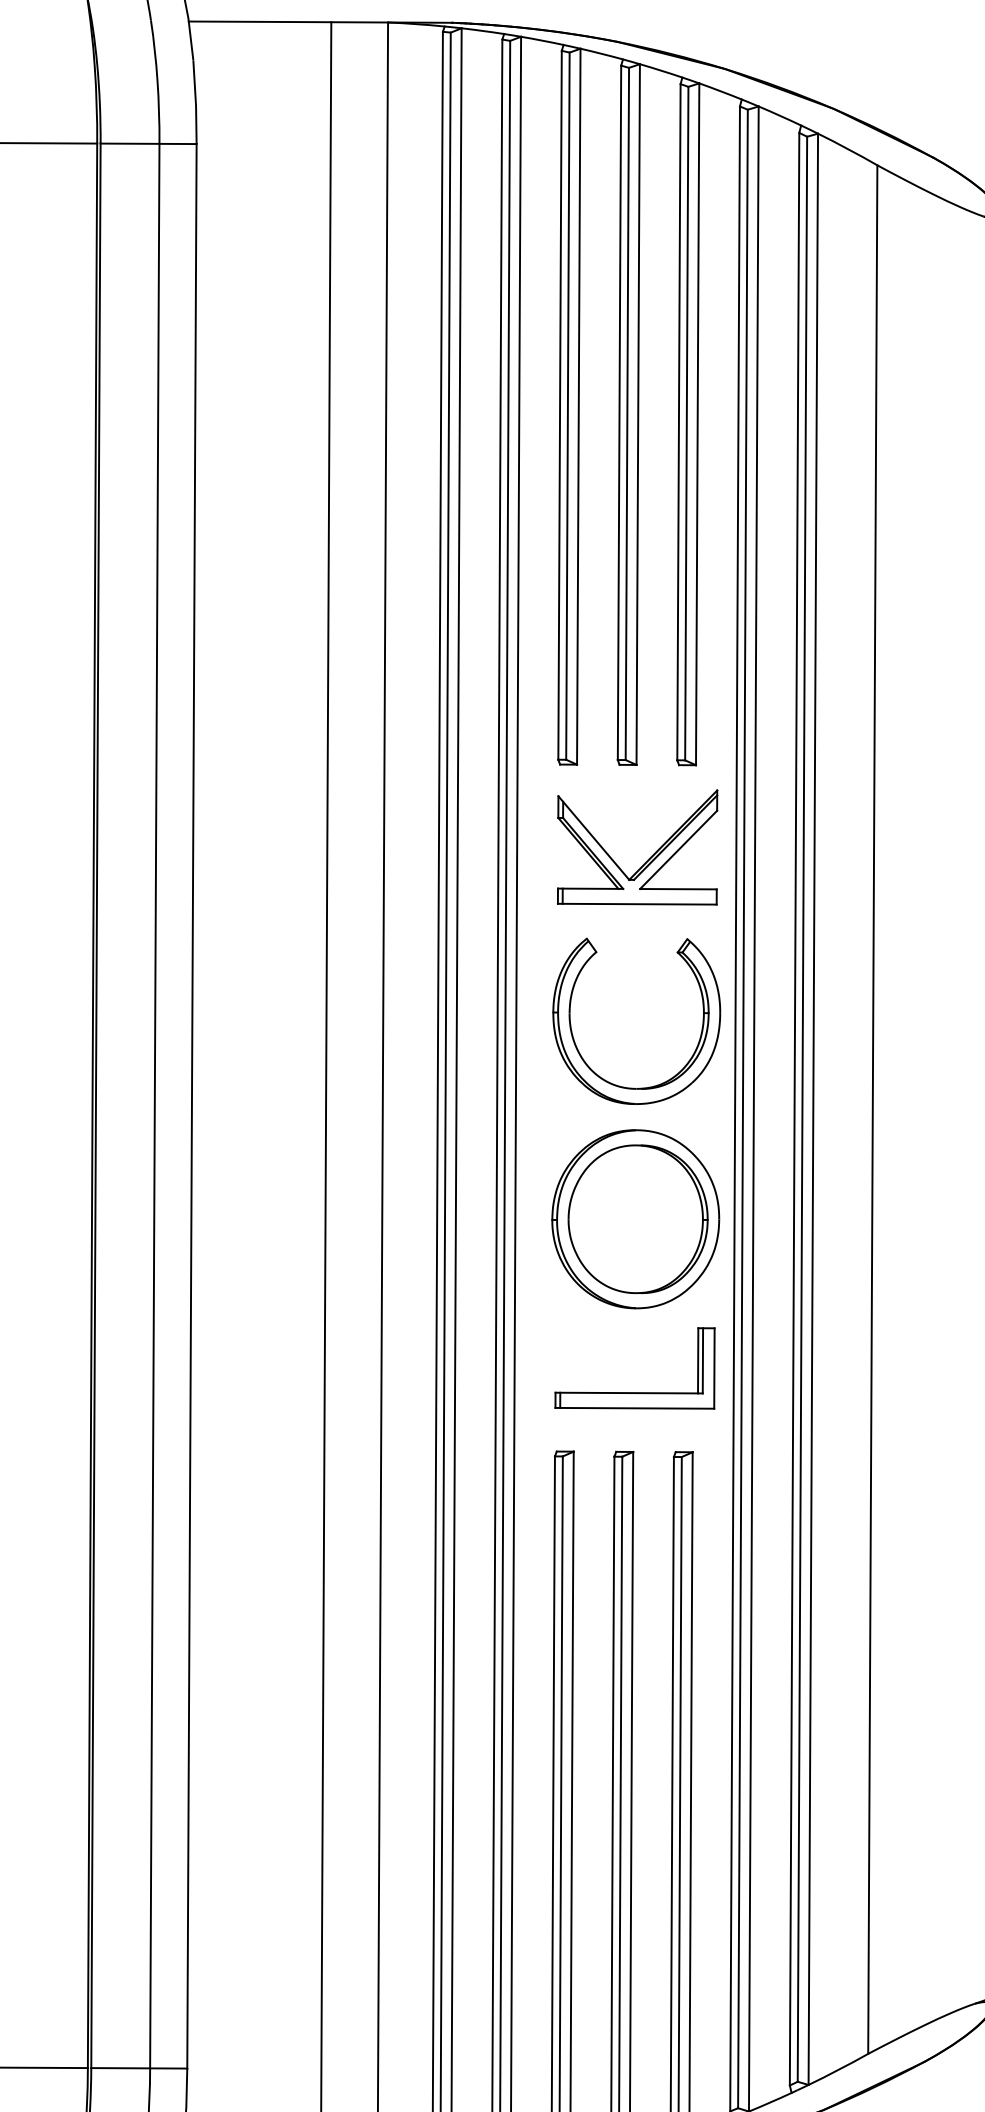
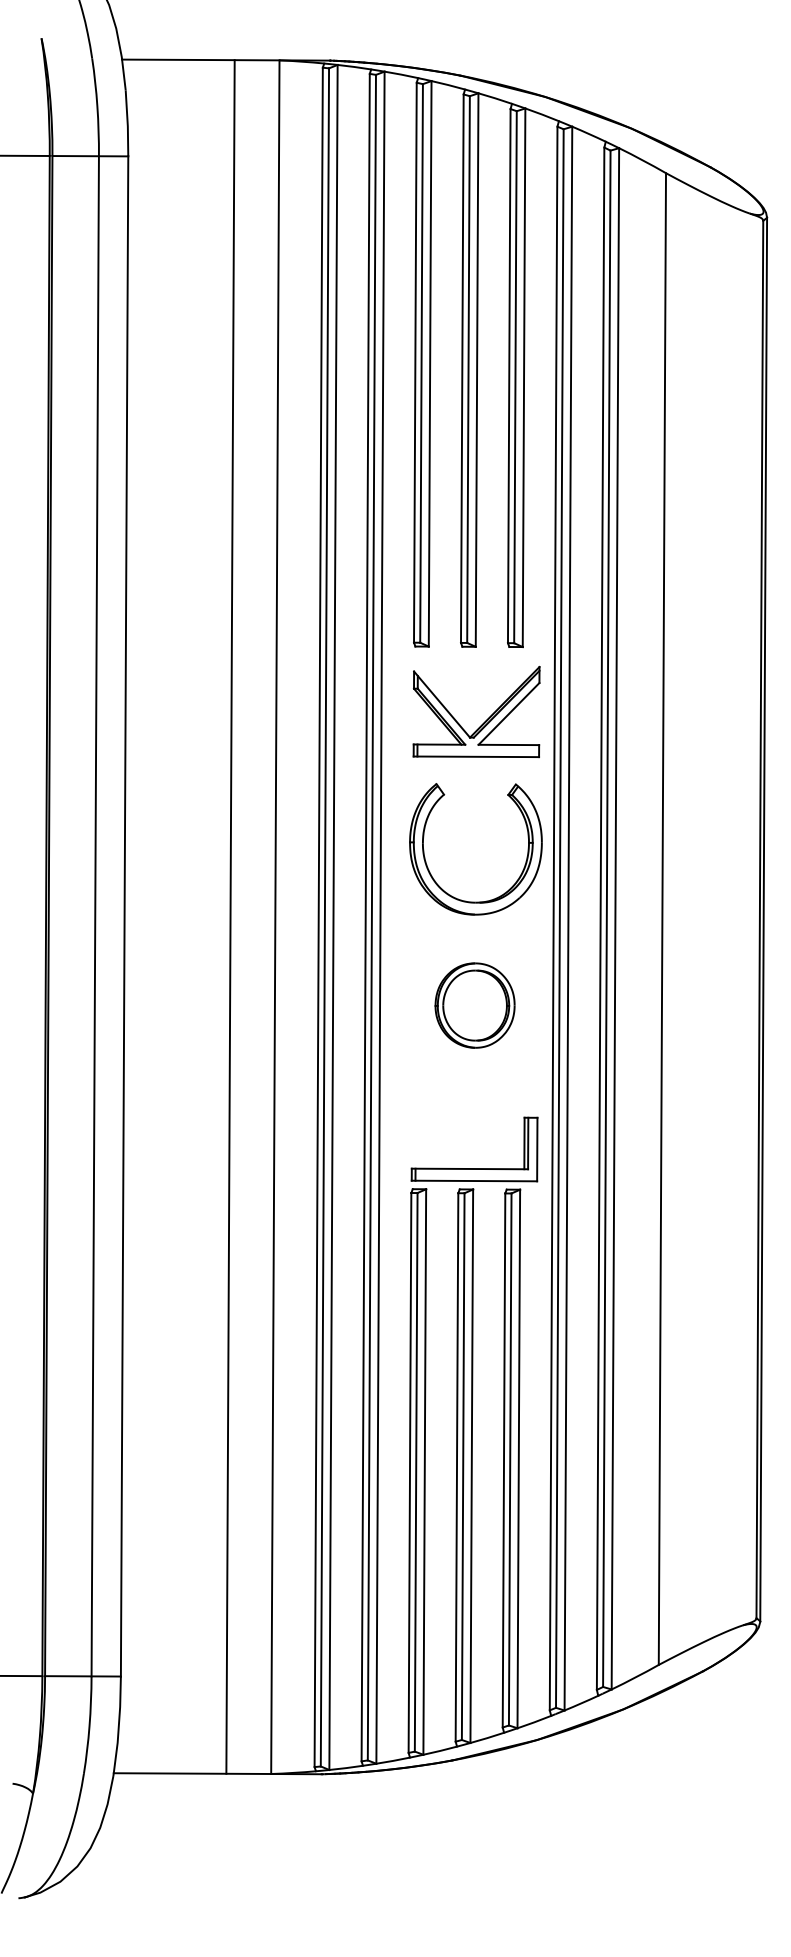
part: (634, 1219) -> (474, 1005), size x0.6
part: (634, 1392) -> (474, 1168), moved

